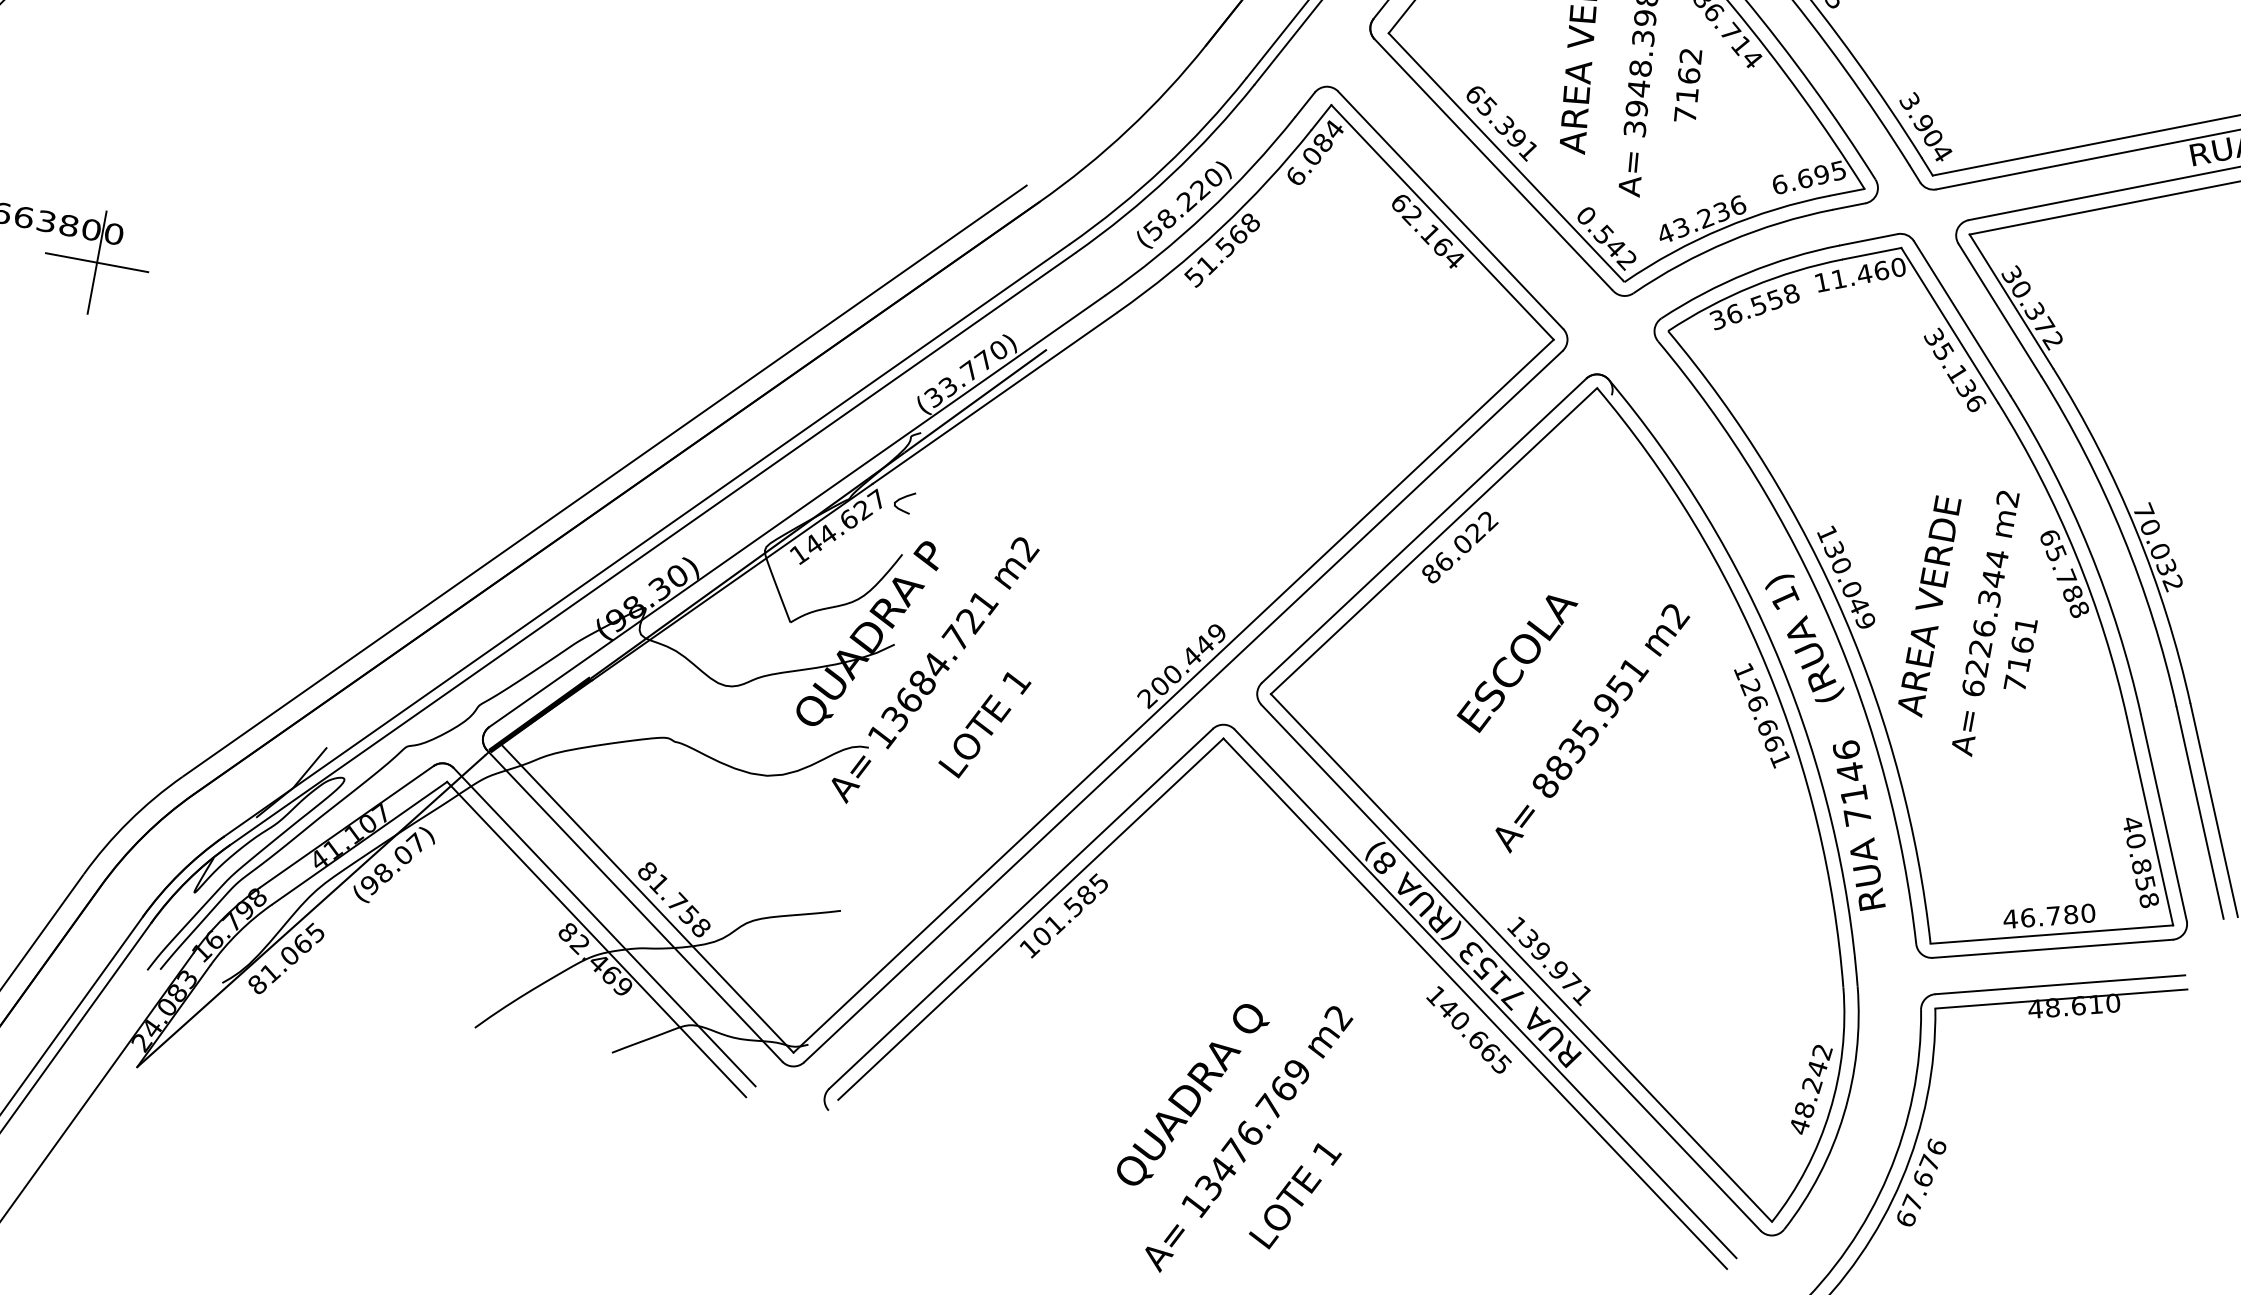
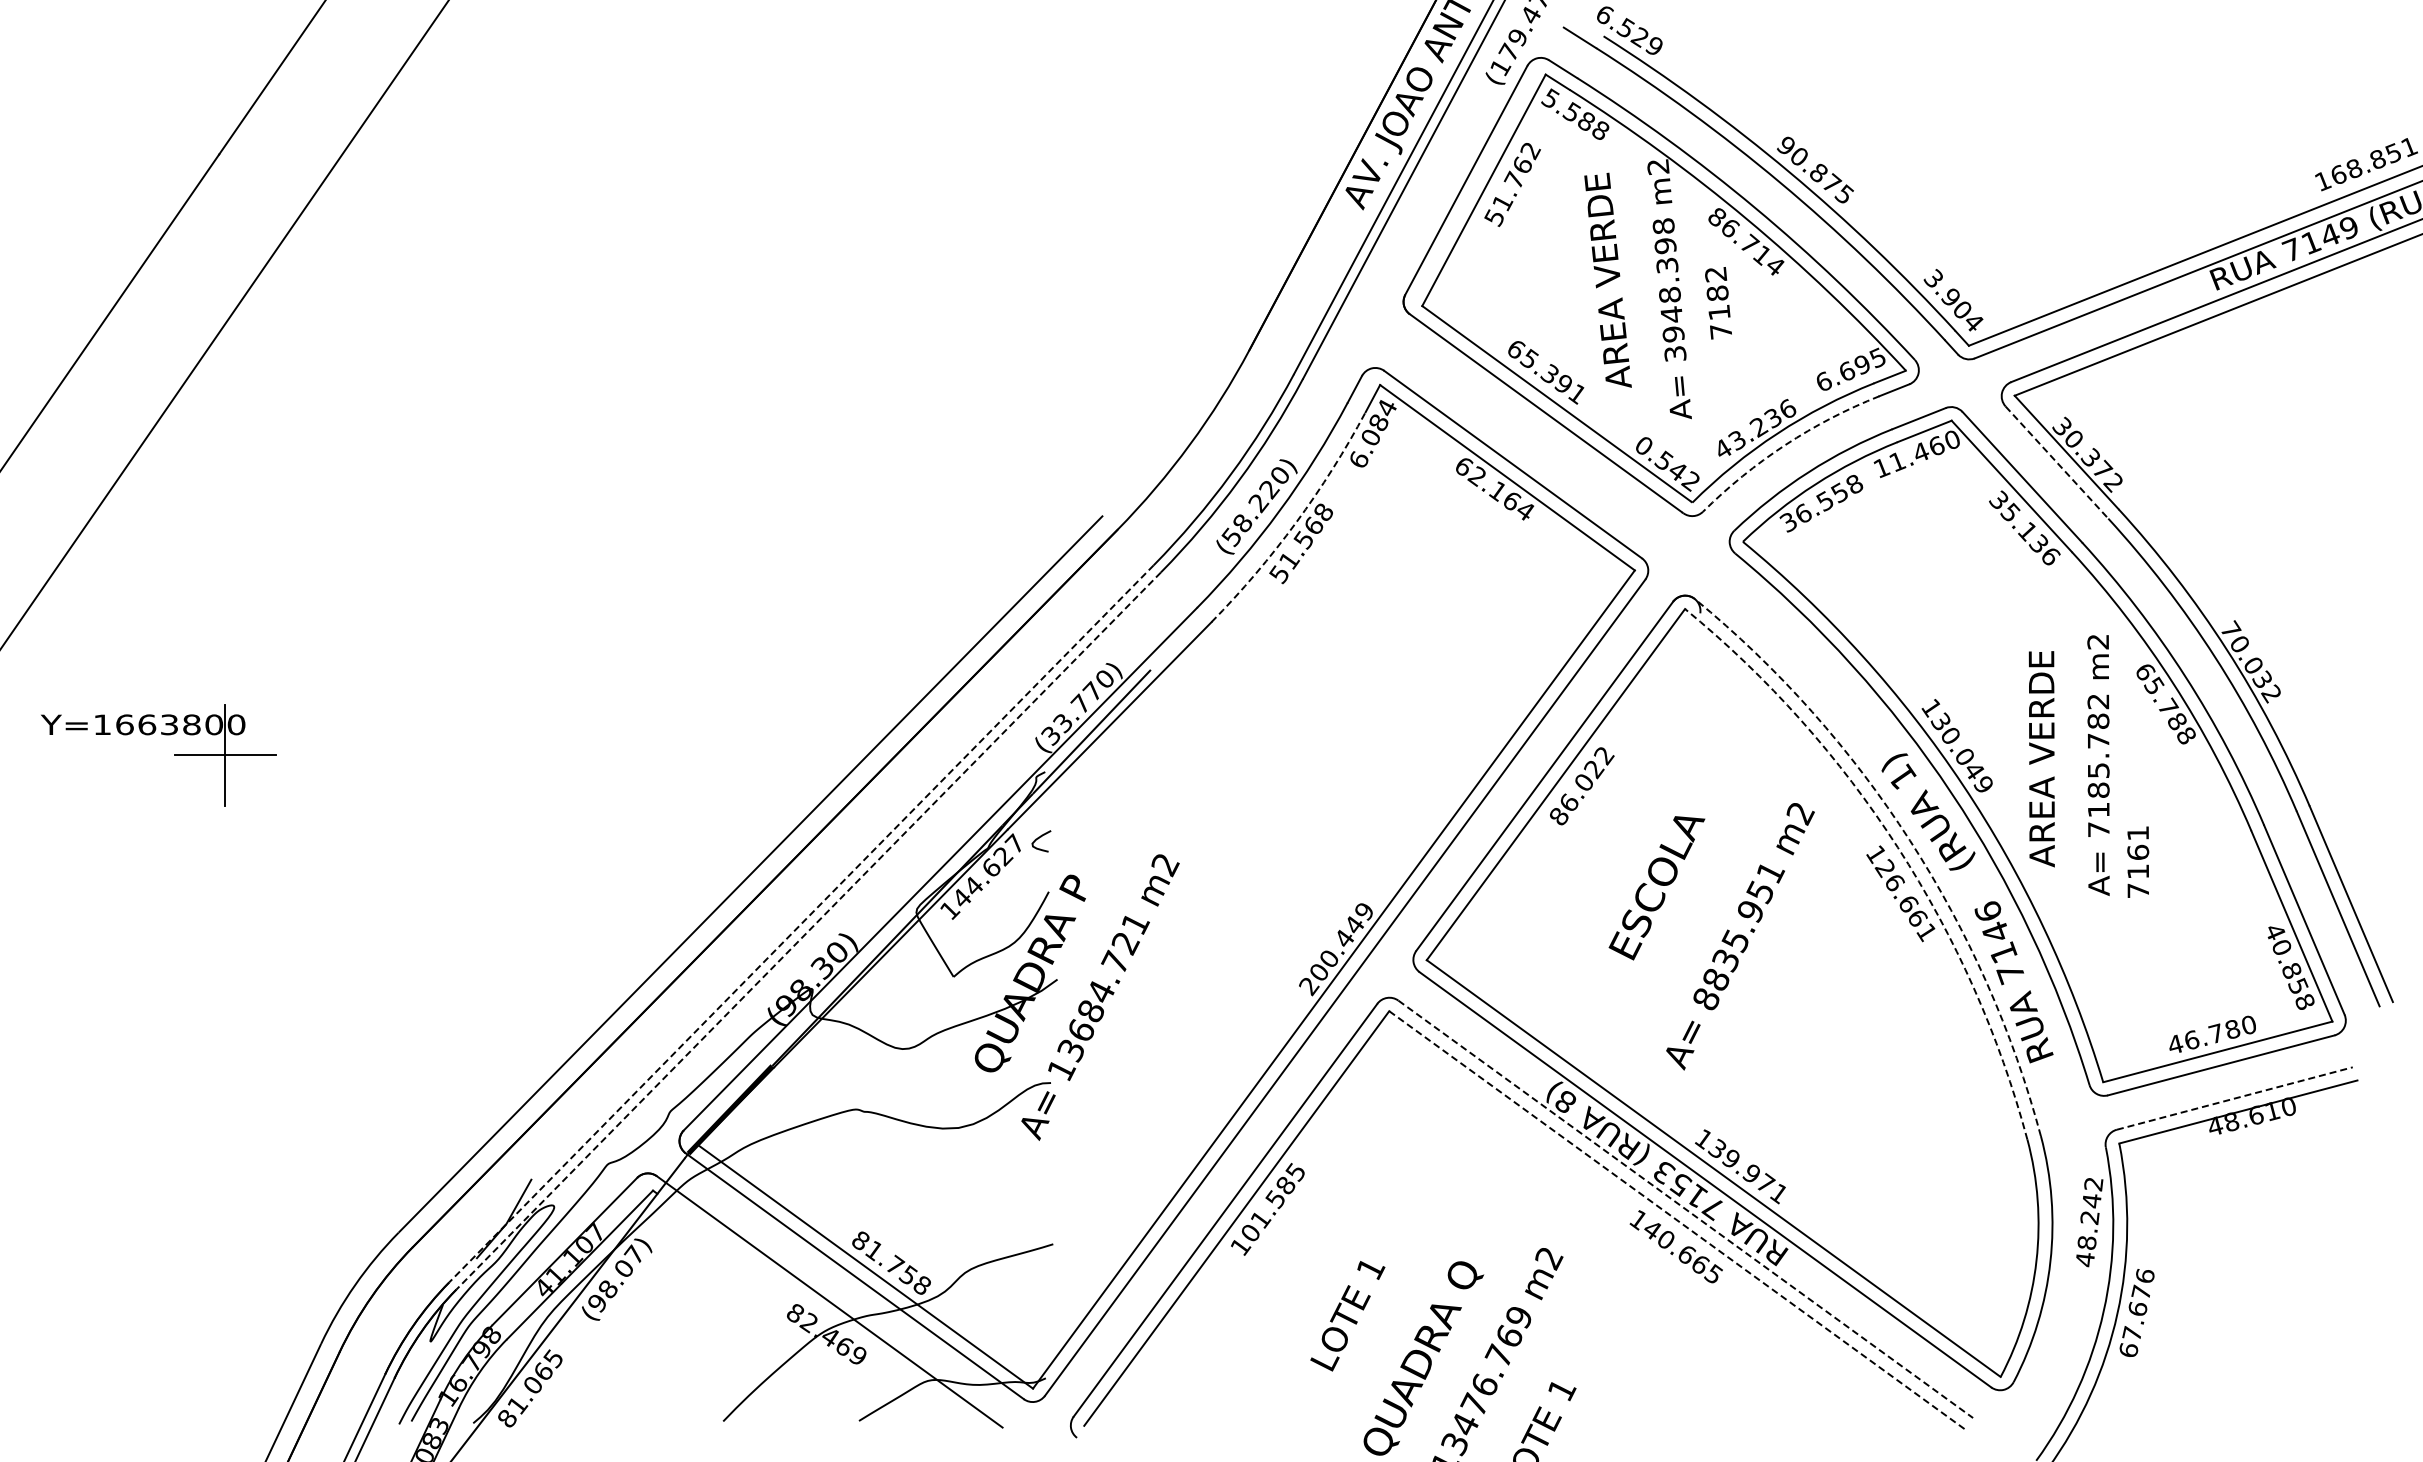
text: (1689, 74) -> (1717, 292), 7162 -> 7182
arc: (1221, 228) -> (1296, 522), solid -> dashed
arc: (1729, 241) -> (1785, 445), solid -> dashed
line: (2000, 309) -> (2057, 462), solid -> dashed
line: (646, 540) -> (801, 923), solid -> dashed
line: (652, 549) -> (808, 931), solid -> dashed
text: (1985, 623) -> (2098, 765), 6226.344 -> 7185.782
text: (2021, 653) -> (2138, 861), moved
arc: (1780, 663) -> (1909, 840), solid -> dashed
arc: (1766, 668) -> (1897, 847), solid -> dashed
text: (984, 725) -> (1347, 1316), moved
line: (598, 941) -> (826, 1316), removed
line: (2060, 984) -> (2235, 1098), solid -> dashed
line: (1486, 994) -> (1686, 1209), solid -> dashed
line: (1476, 1003) -> (1678, 1220), solid -> dashed
text: (1810, 1089) -> (2089, 1222), moved

